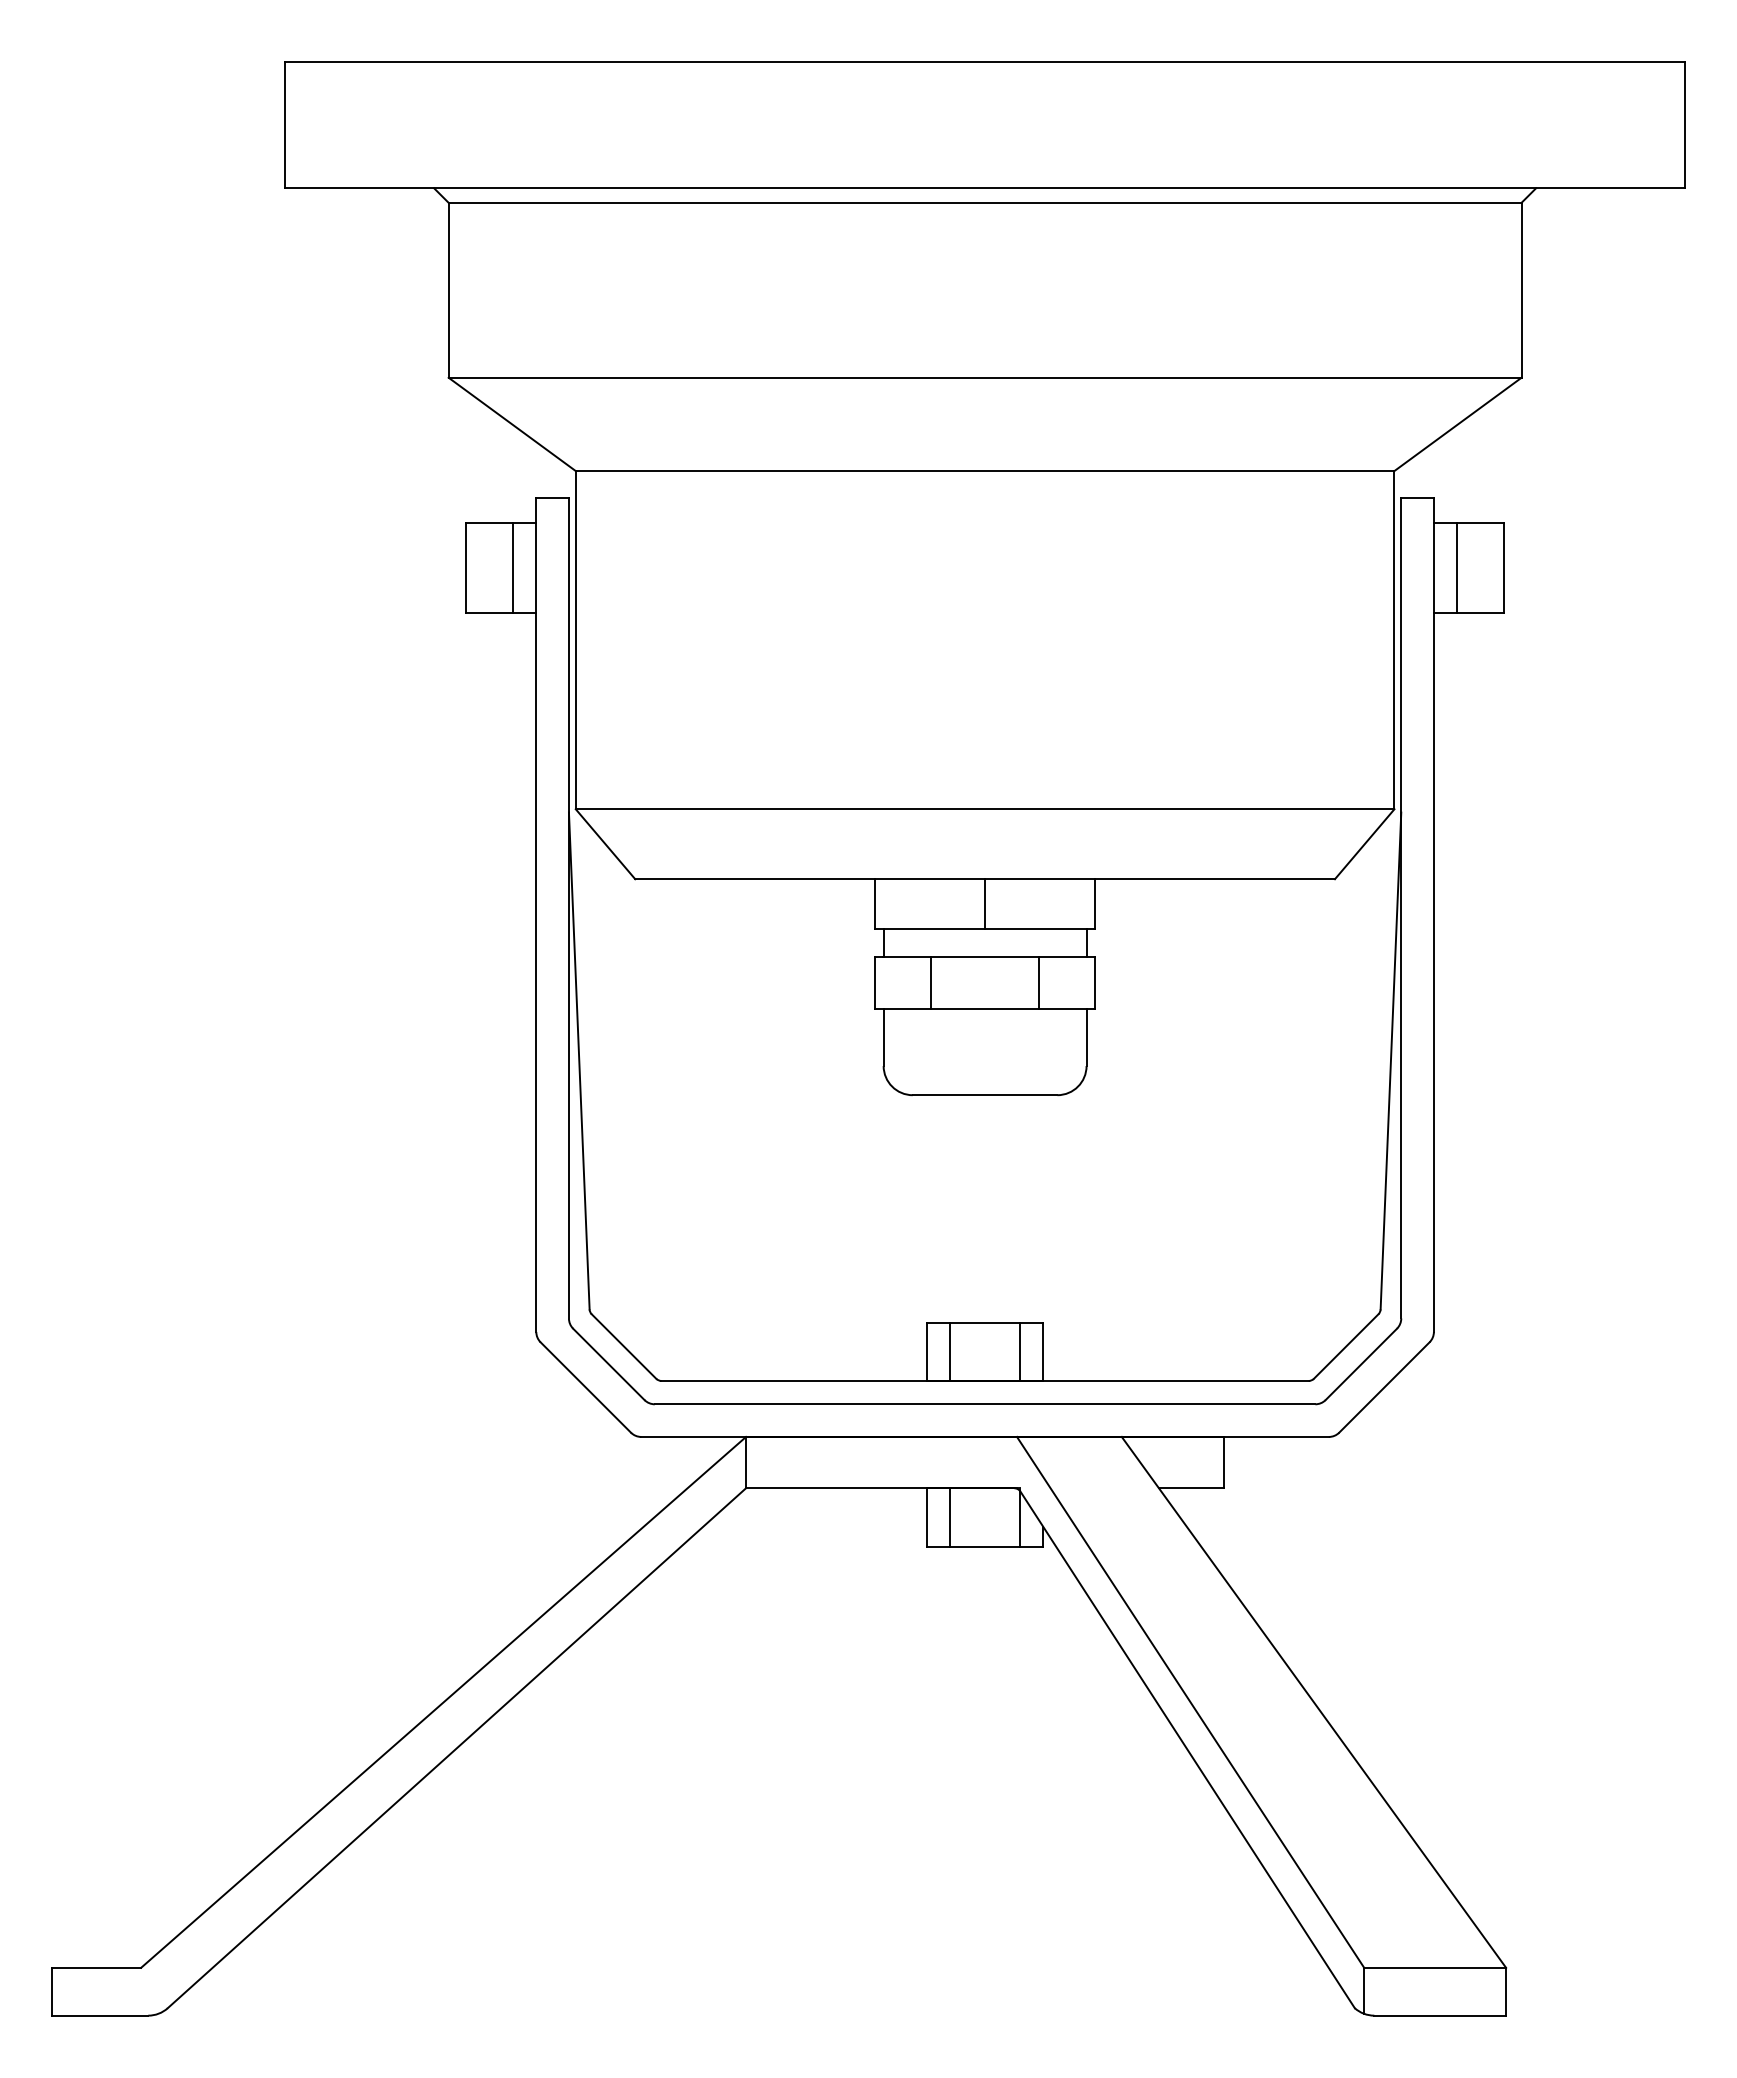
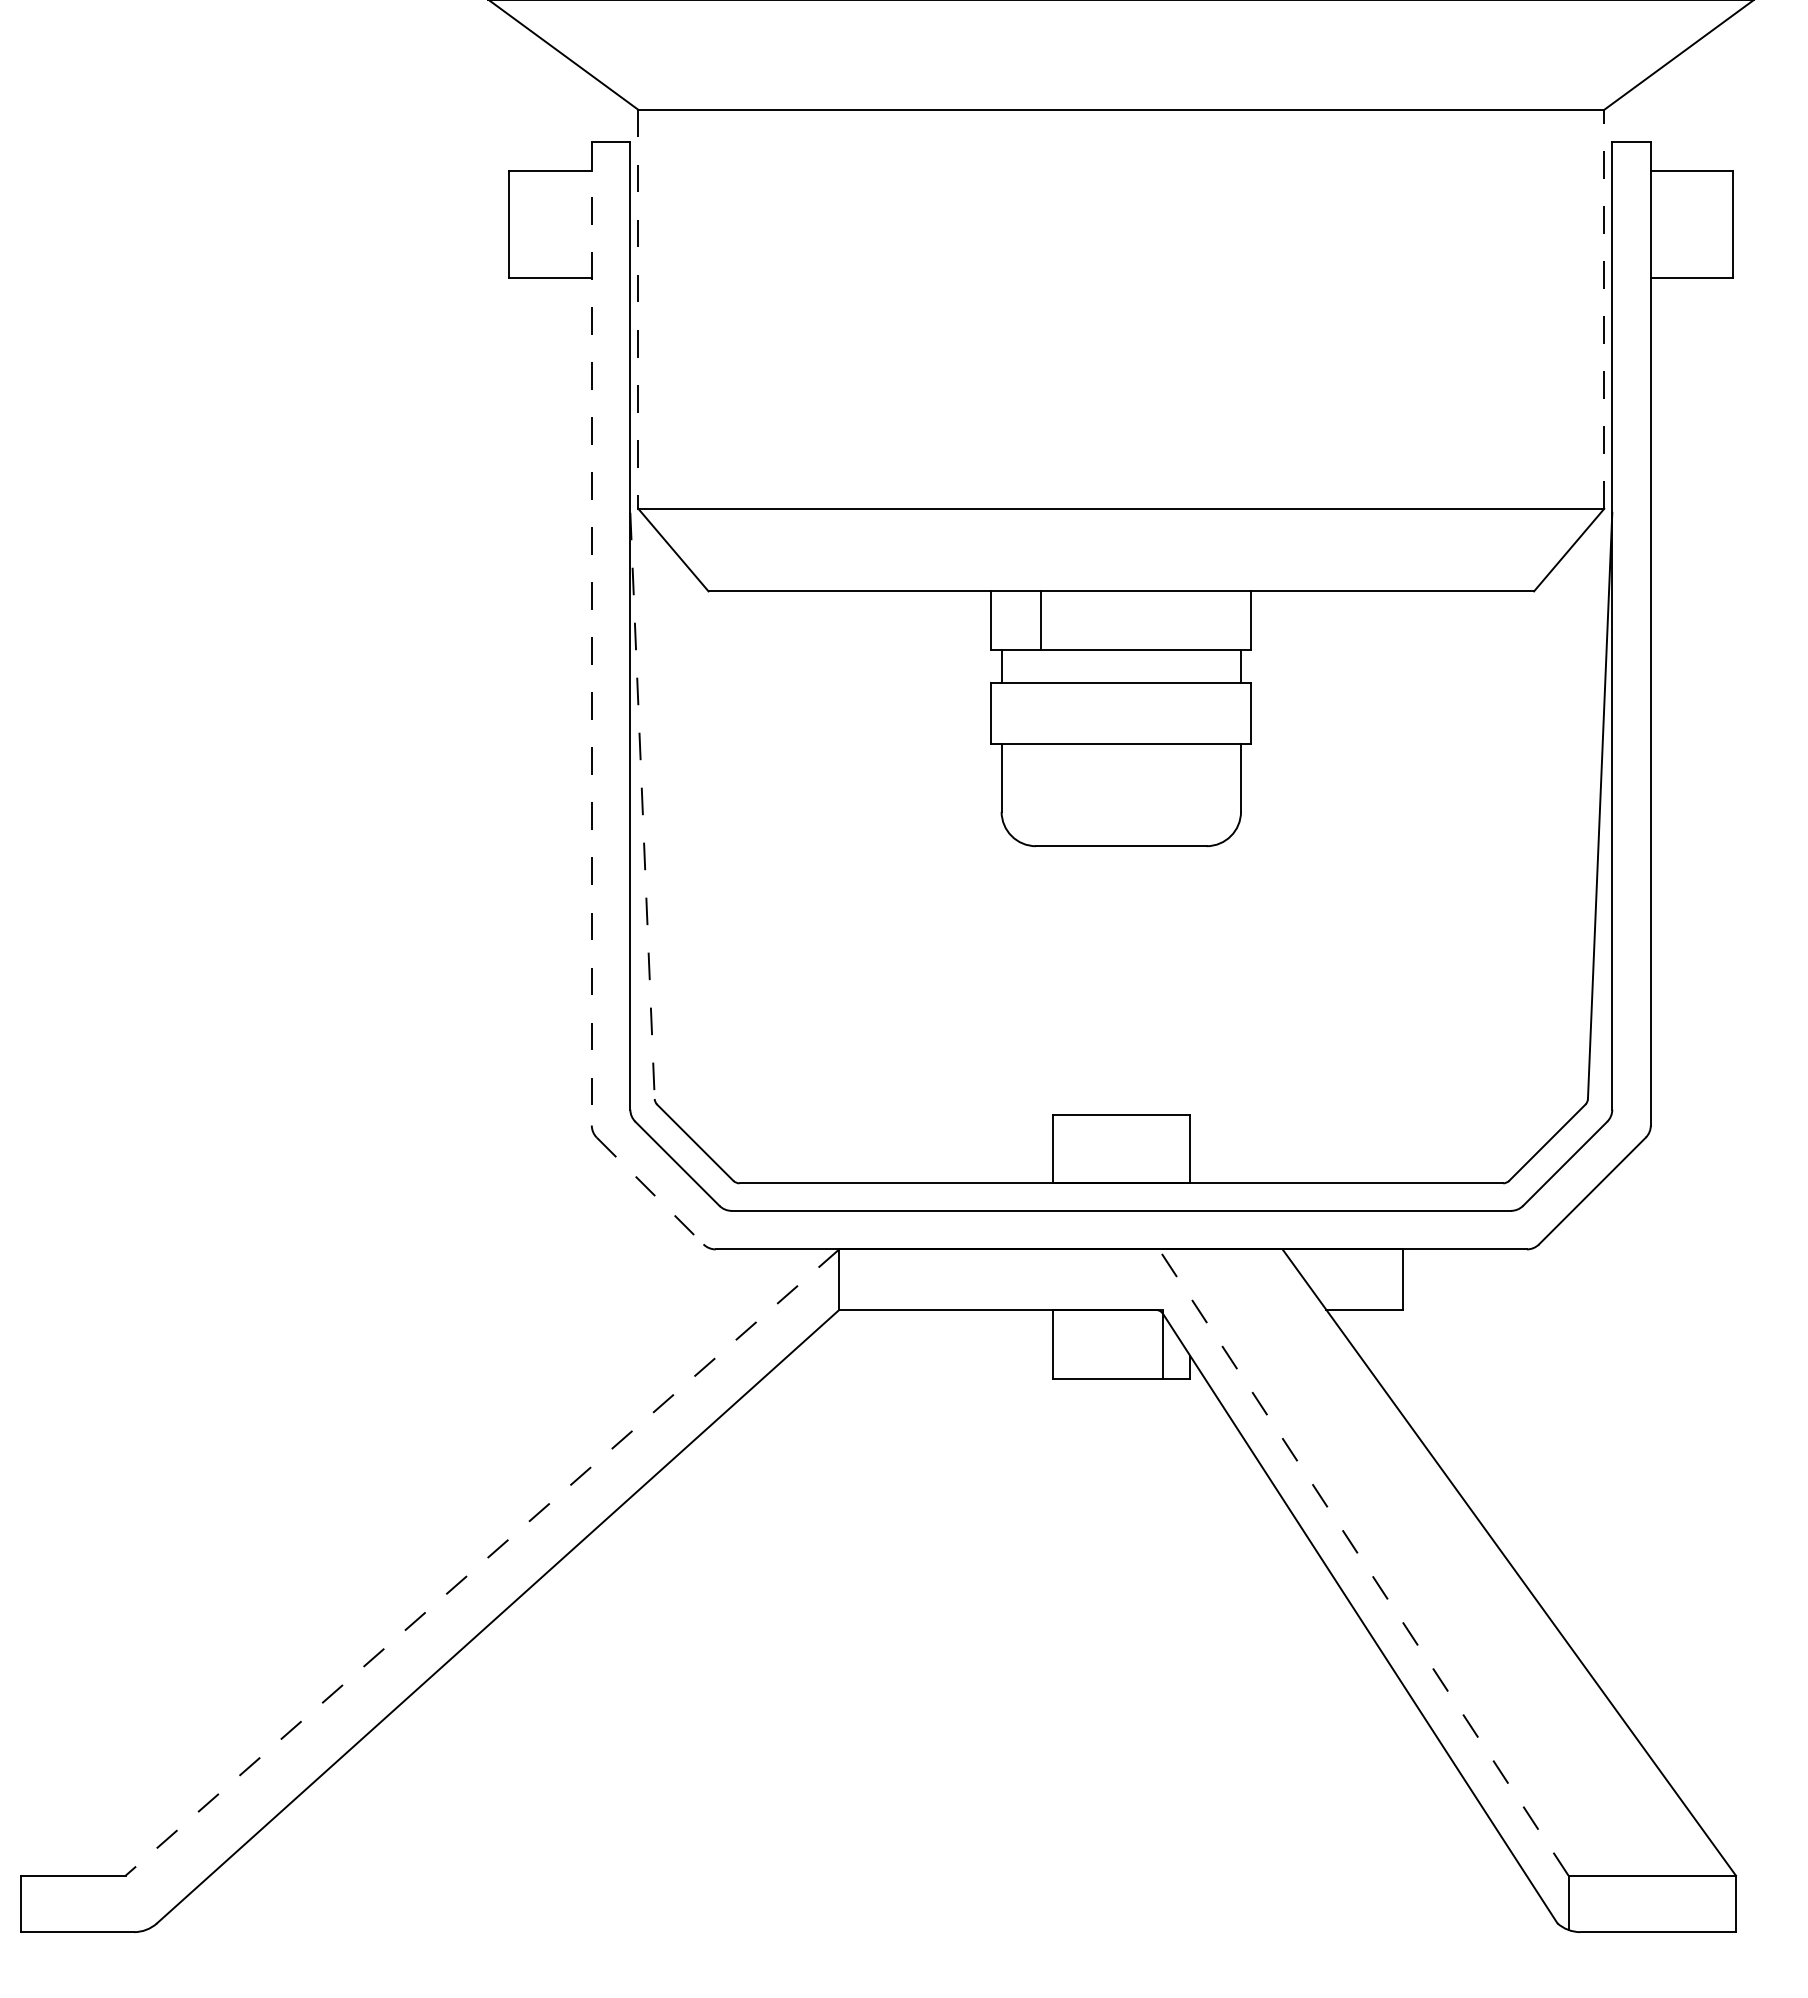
line: (512, 568) -> (563, 224), removed
line: (1457, 568) -> (1678, 224), removed
line: (1394, 639) -> (1604, 308), solid -> dashed
line: (575, 640) -> (638, 309), solid -> dashed
line: (985, 903) -> (1041, 620), moved
line: (536, 915) -> (592, 634), solid -> dashed
line: (931, 982) -> (1058, 713), removed
line: (1038, 982) -> (1184, 713), removed
line: (579, 1061) -> (642, 806), solid -> dashed
line: (950, 1351) -> (1080, 1148), removed
line: (1020, 1351) -> (1163, 1148), removed
line: (585, 1387) -> (649, 1191), solid -> dashed
line: (950, 1517) -> (1080, 1344), removed
line: (1190, 1701) -> (1363, 1561), solid -> dashed
line: (443, 1702) -> (482, 1562), solid -> dashed

